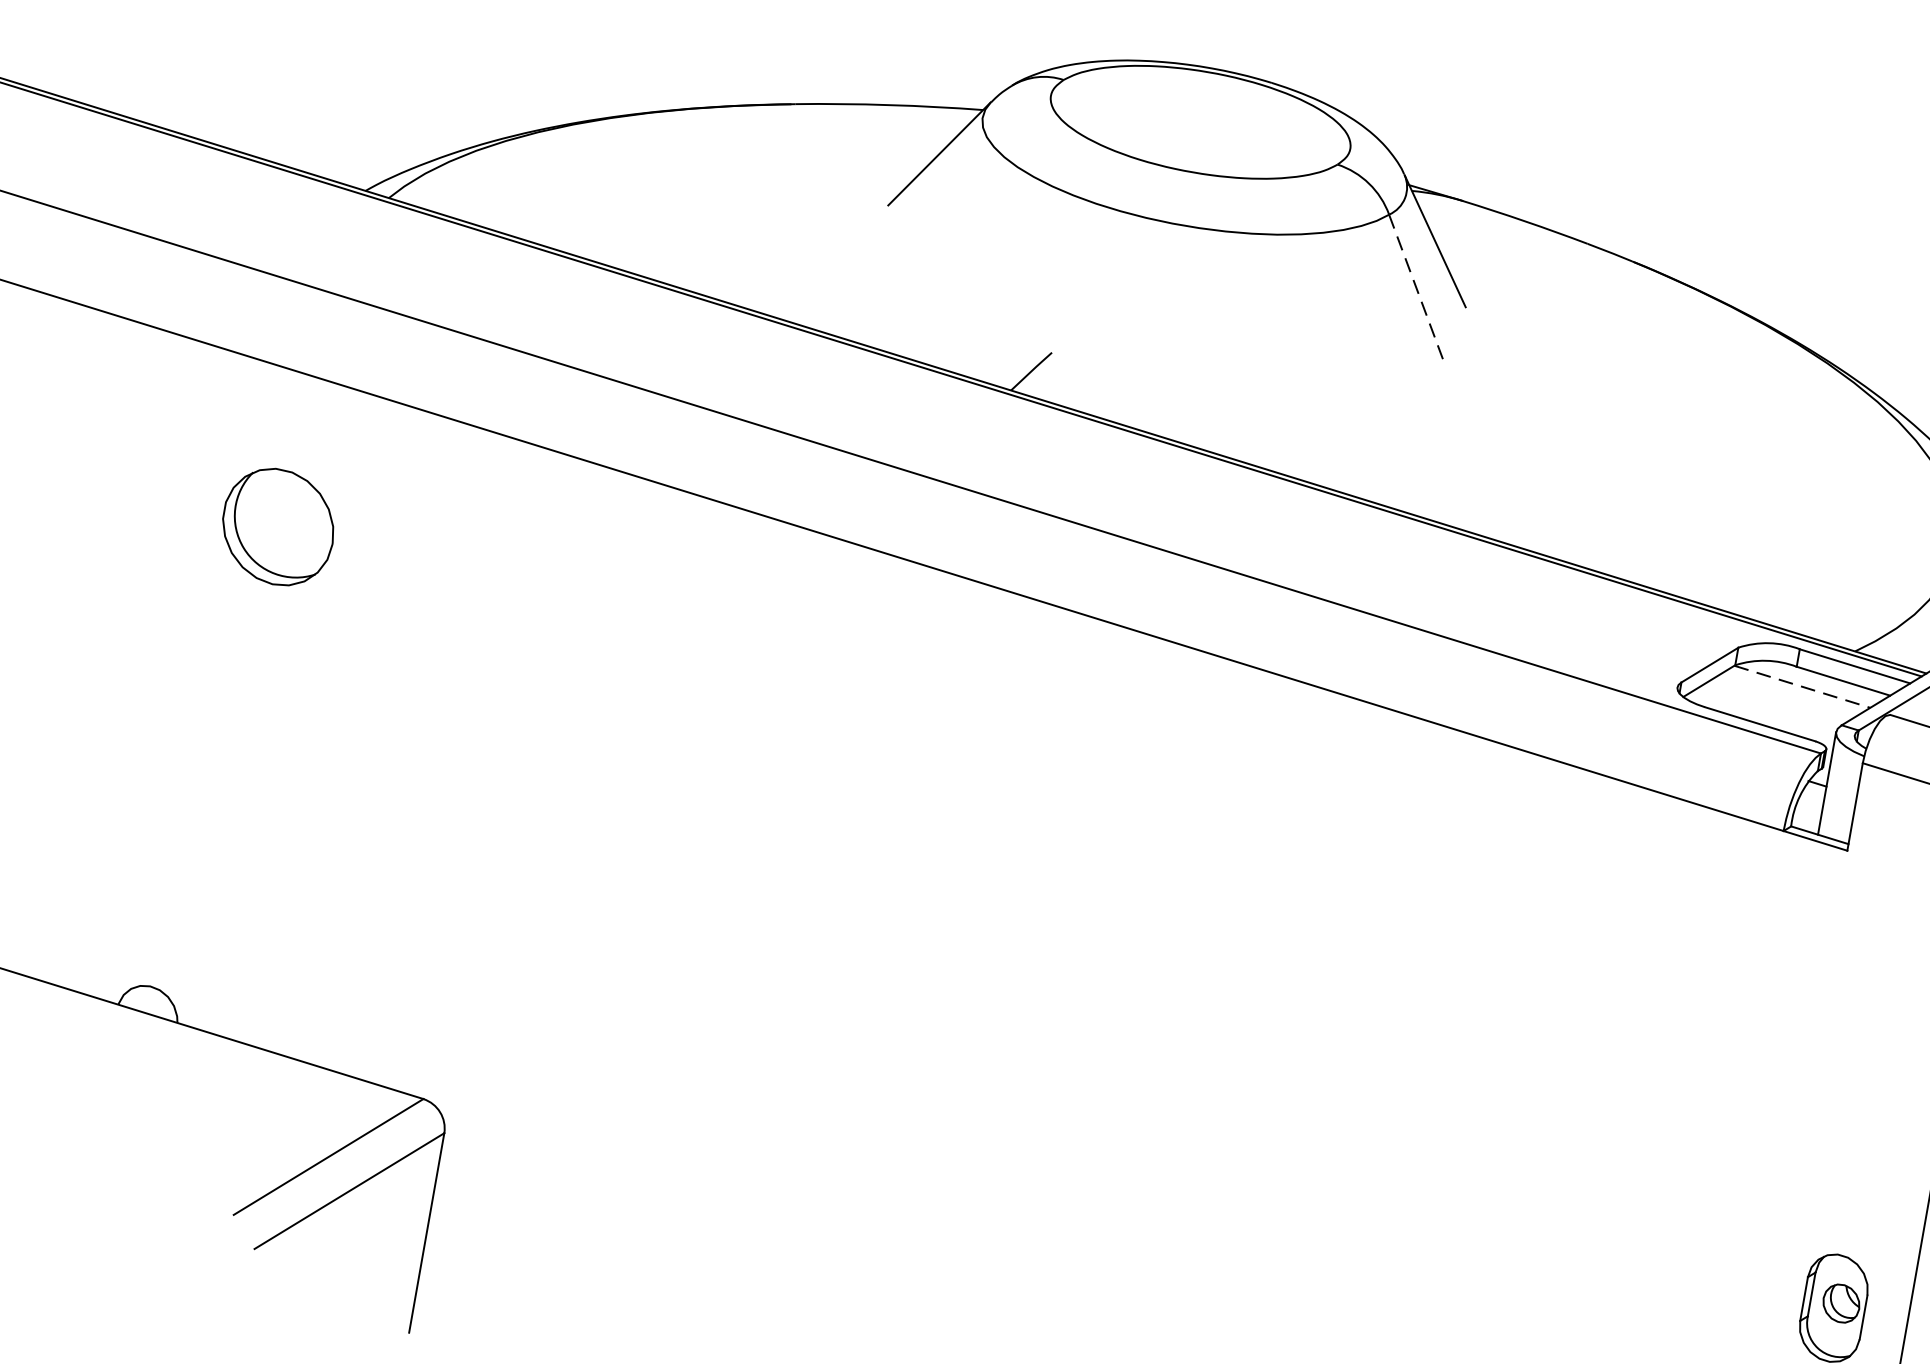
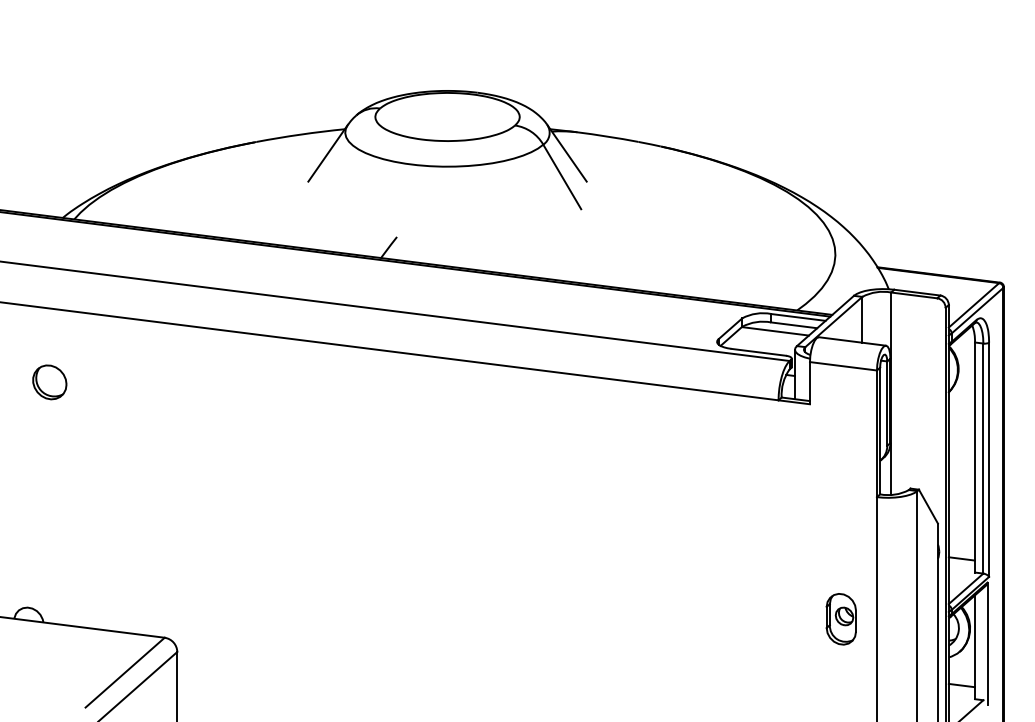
line: (1416, 289) -> (562, 177), dashed -> solid
part: (277, 527) -> (49, 382), size x0.62
line: (1802, 687) -> (775, 331), dashed -> solid

